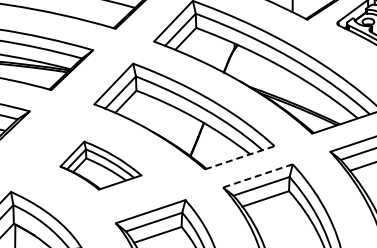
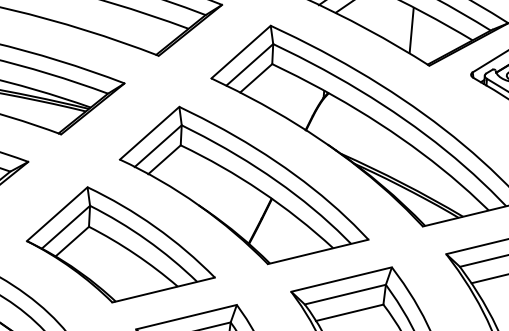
line: (239, 157) -> (317, 251), dashed -> solid
part: (100, 165) -> (121, 246), size x1.67
line: (257, 175) -> (340, 278), dashed -> solid

